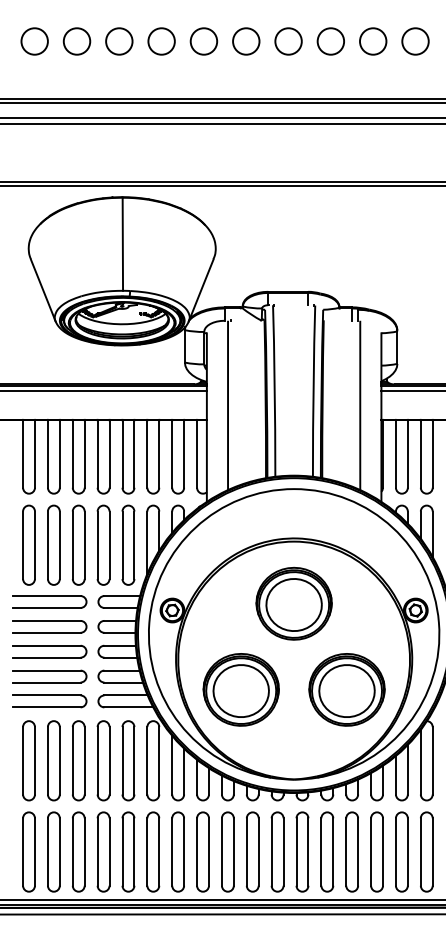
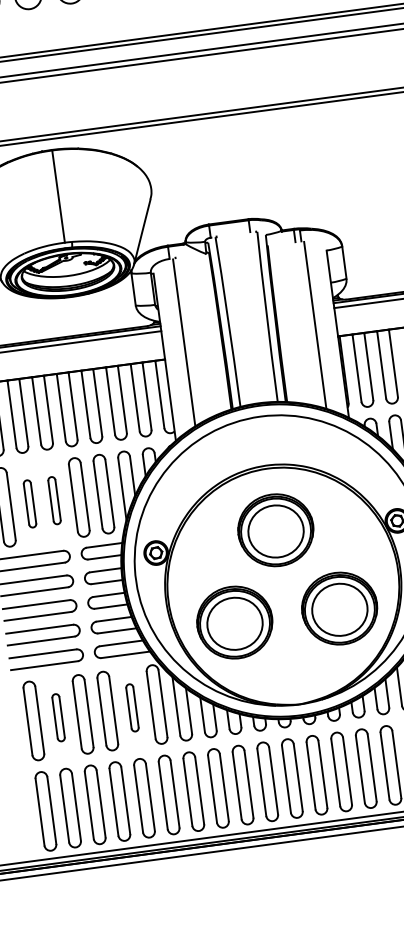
part: (53, 544) -> (29, 503), size x0.6
part: (78, 544) -> (54, 500), size x0.6
part: (53, 760) -> (58, 717), size x0.6
part: (128, 760) -> (132, 707), size x0.6

